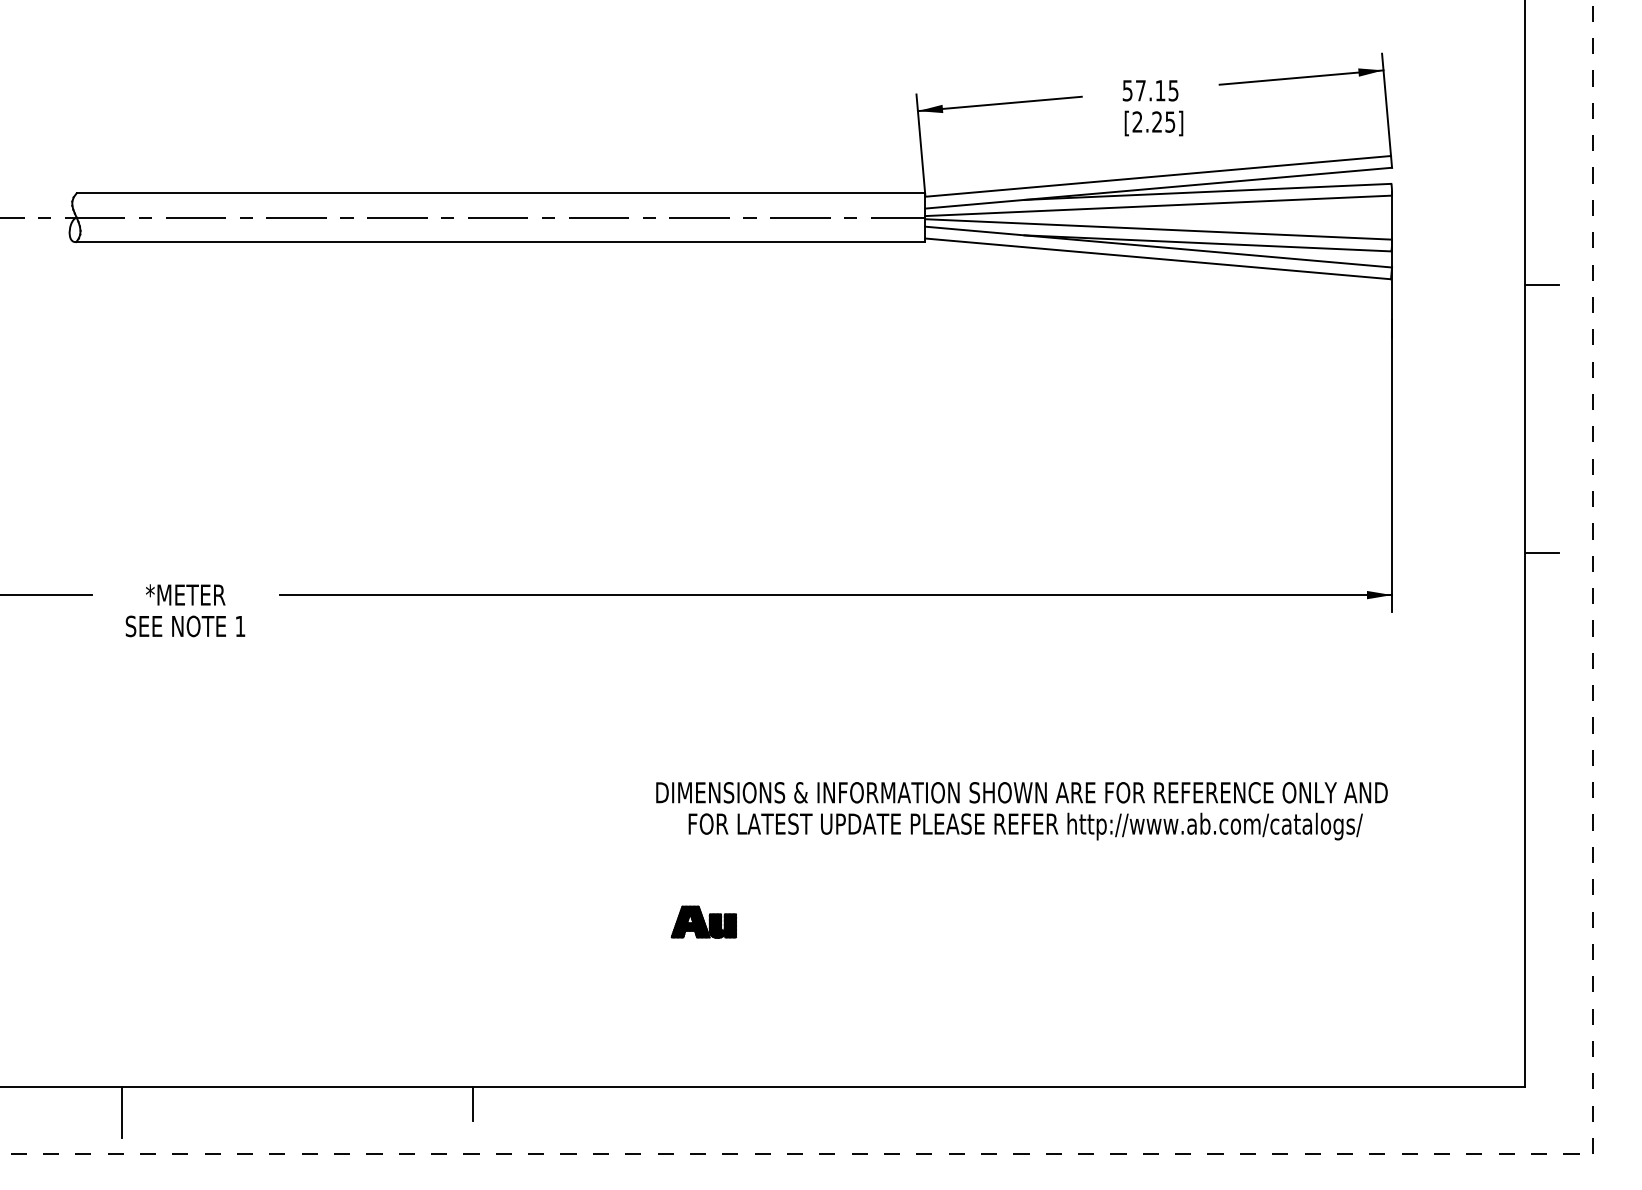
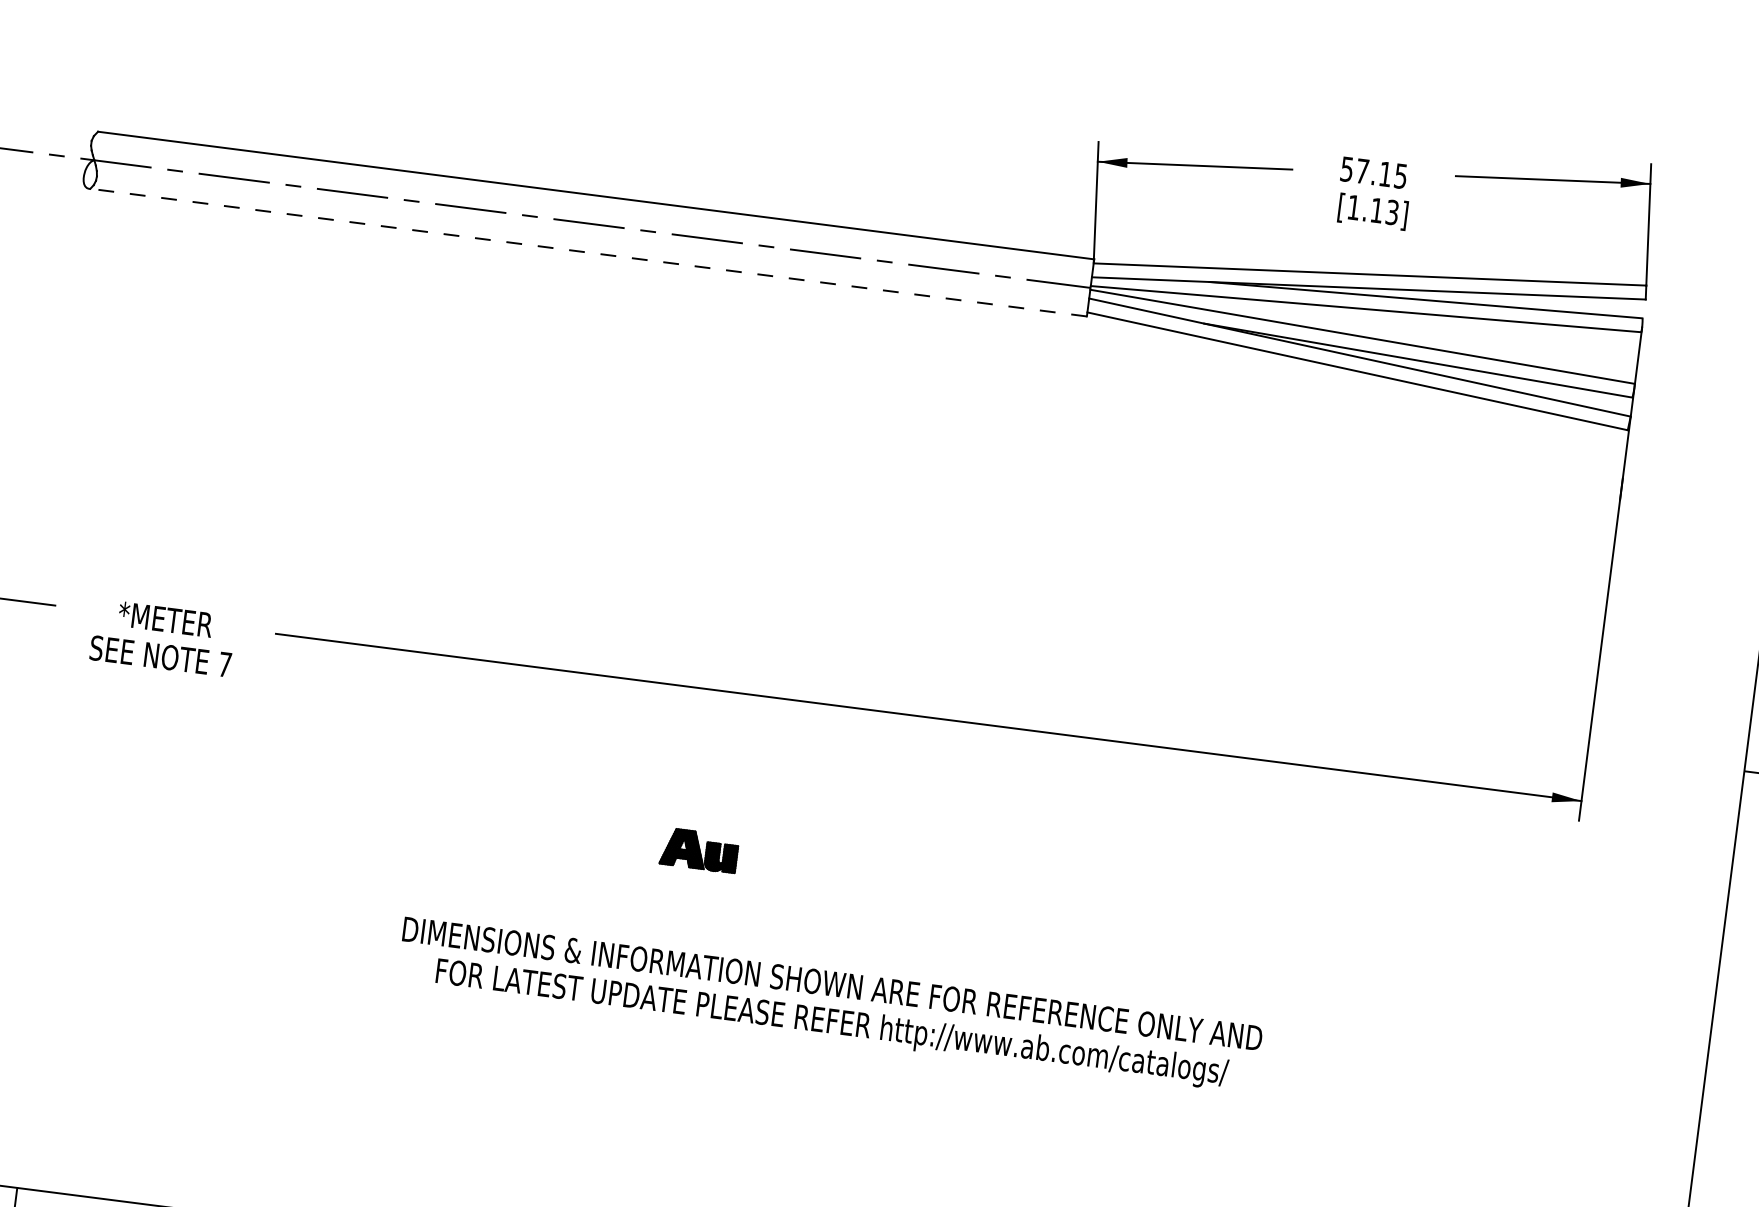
text: (1153, 121) -> (1372, 209), [2.25] -> [1.13]
line: (500, 241) -> (588, 252), solid -> dashed
text: (240, 626) -> (225, 664), 1 -> 7
text: (1021, 811) -> (829, 1005), moved
part: (703, 921) -> (698, 849), moved

